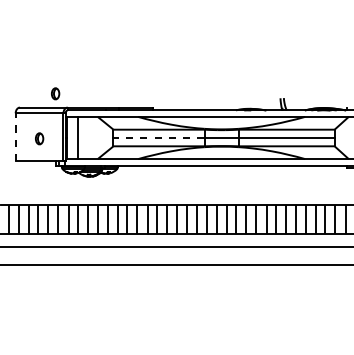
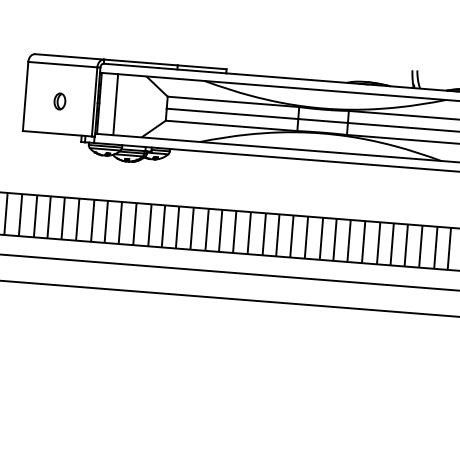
part: (55, 93) -> (88, 37), removed
line: (15, 137) -> (25, 96), dashed -> solid
line: (159, 138) -> (233, 114), dashed -> solid

